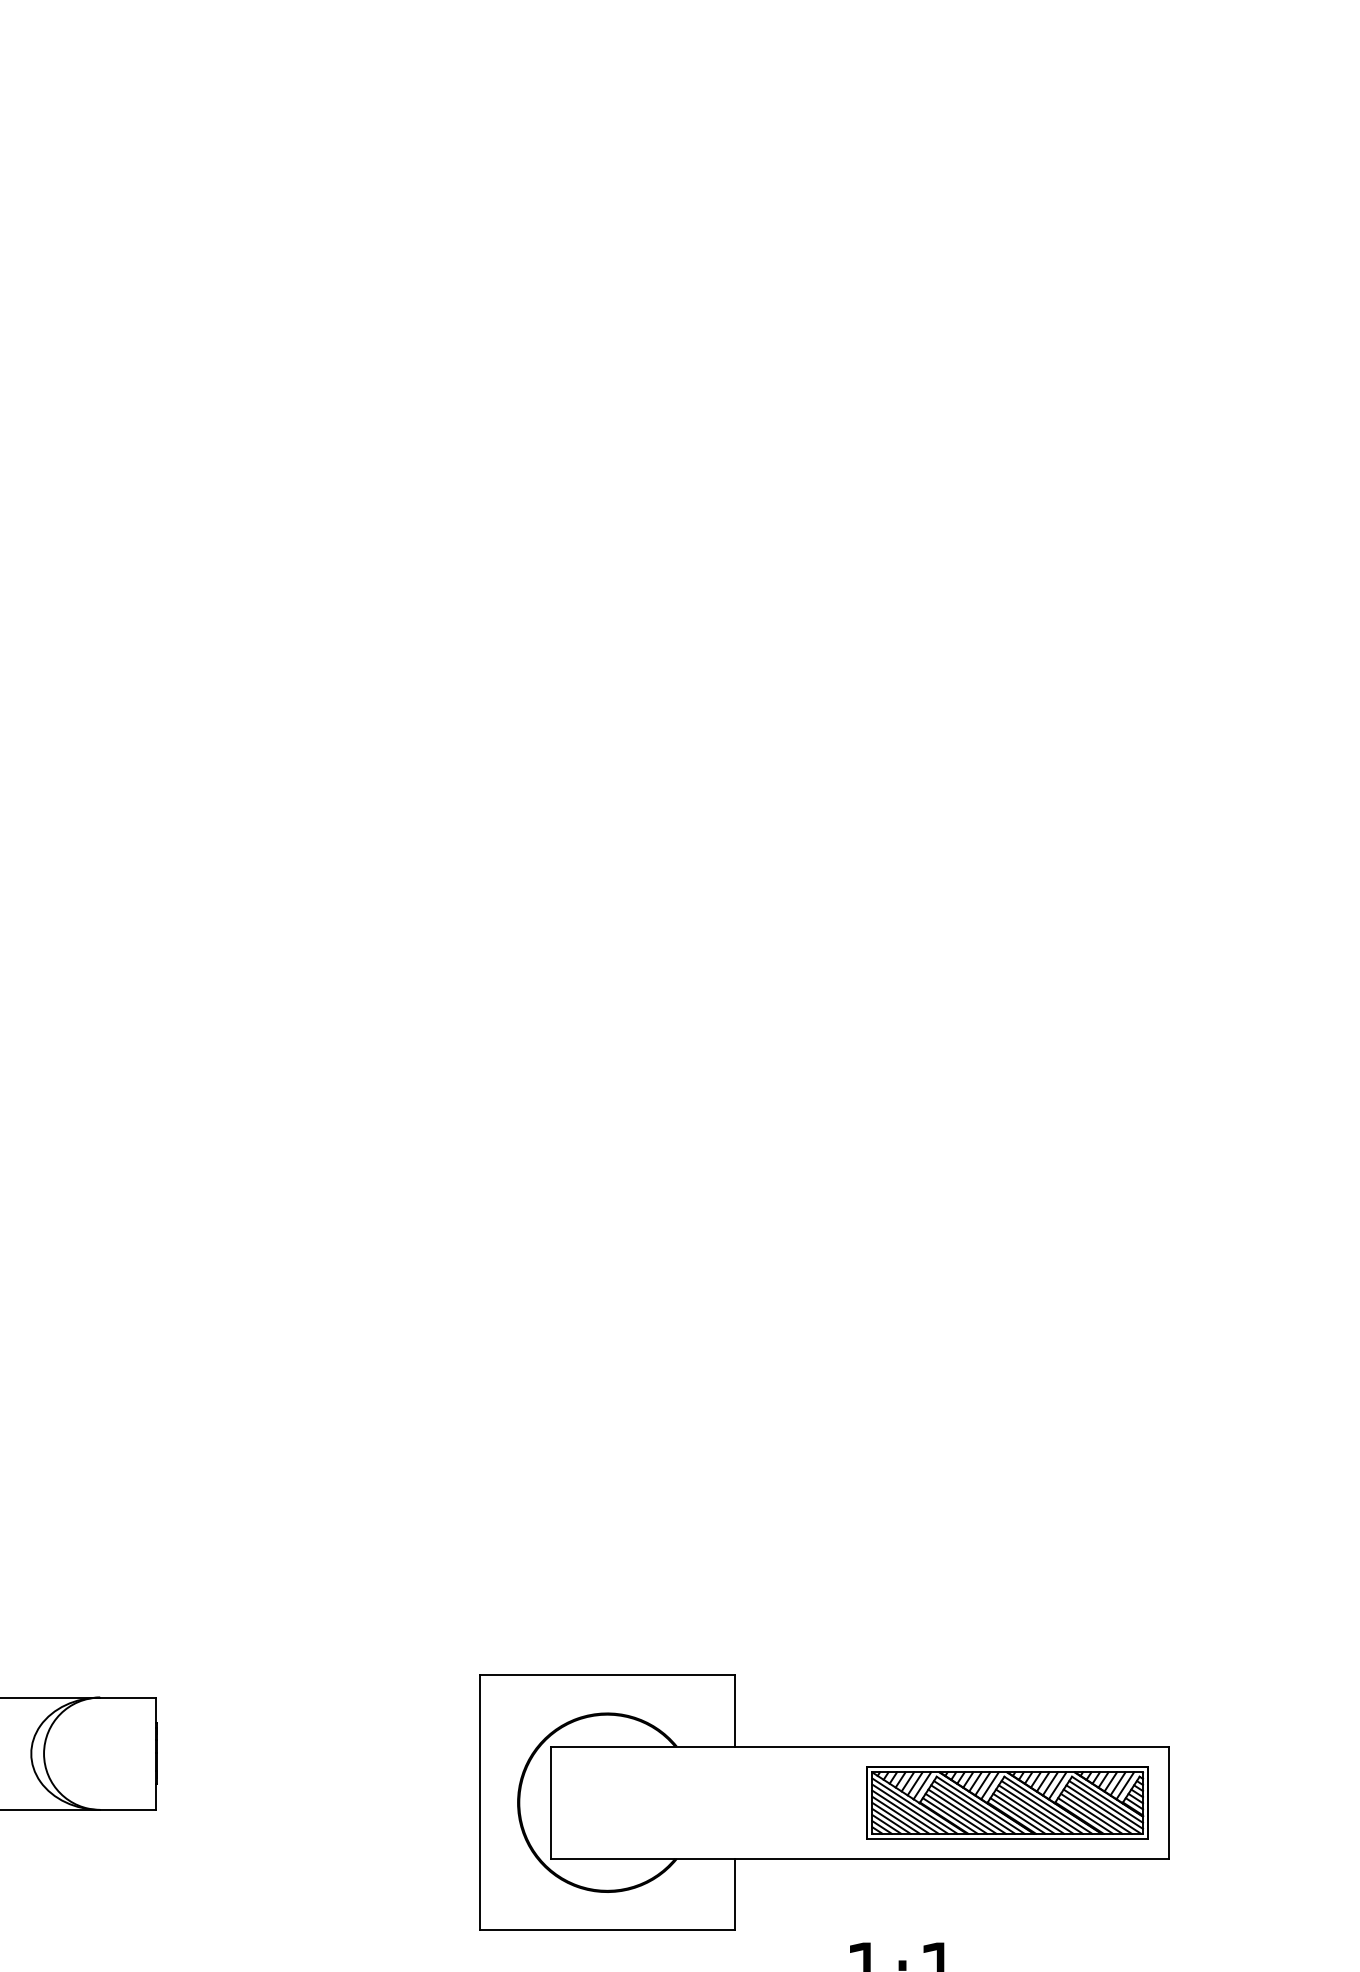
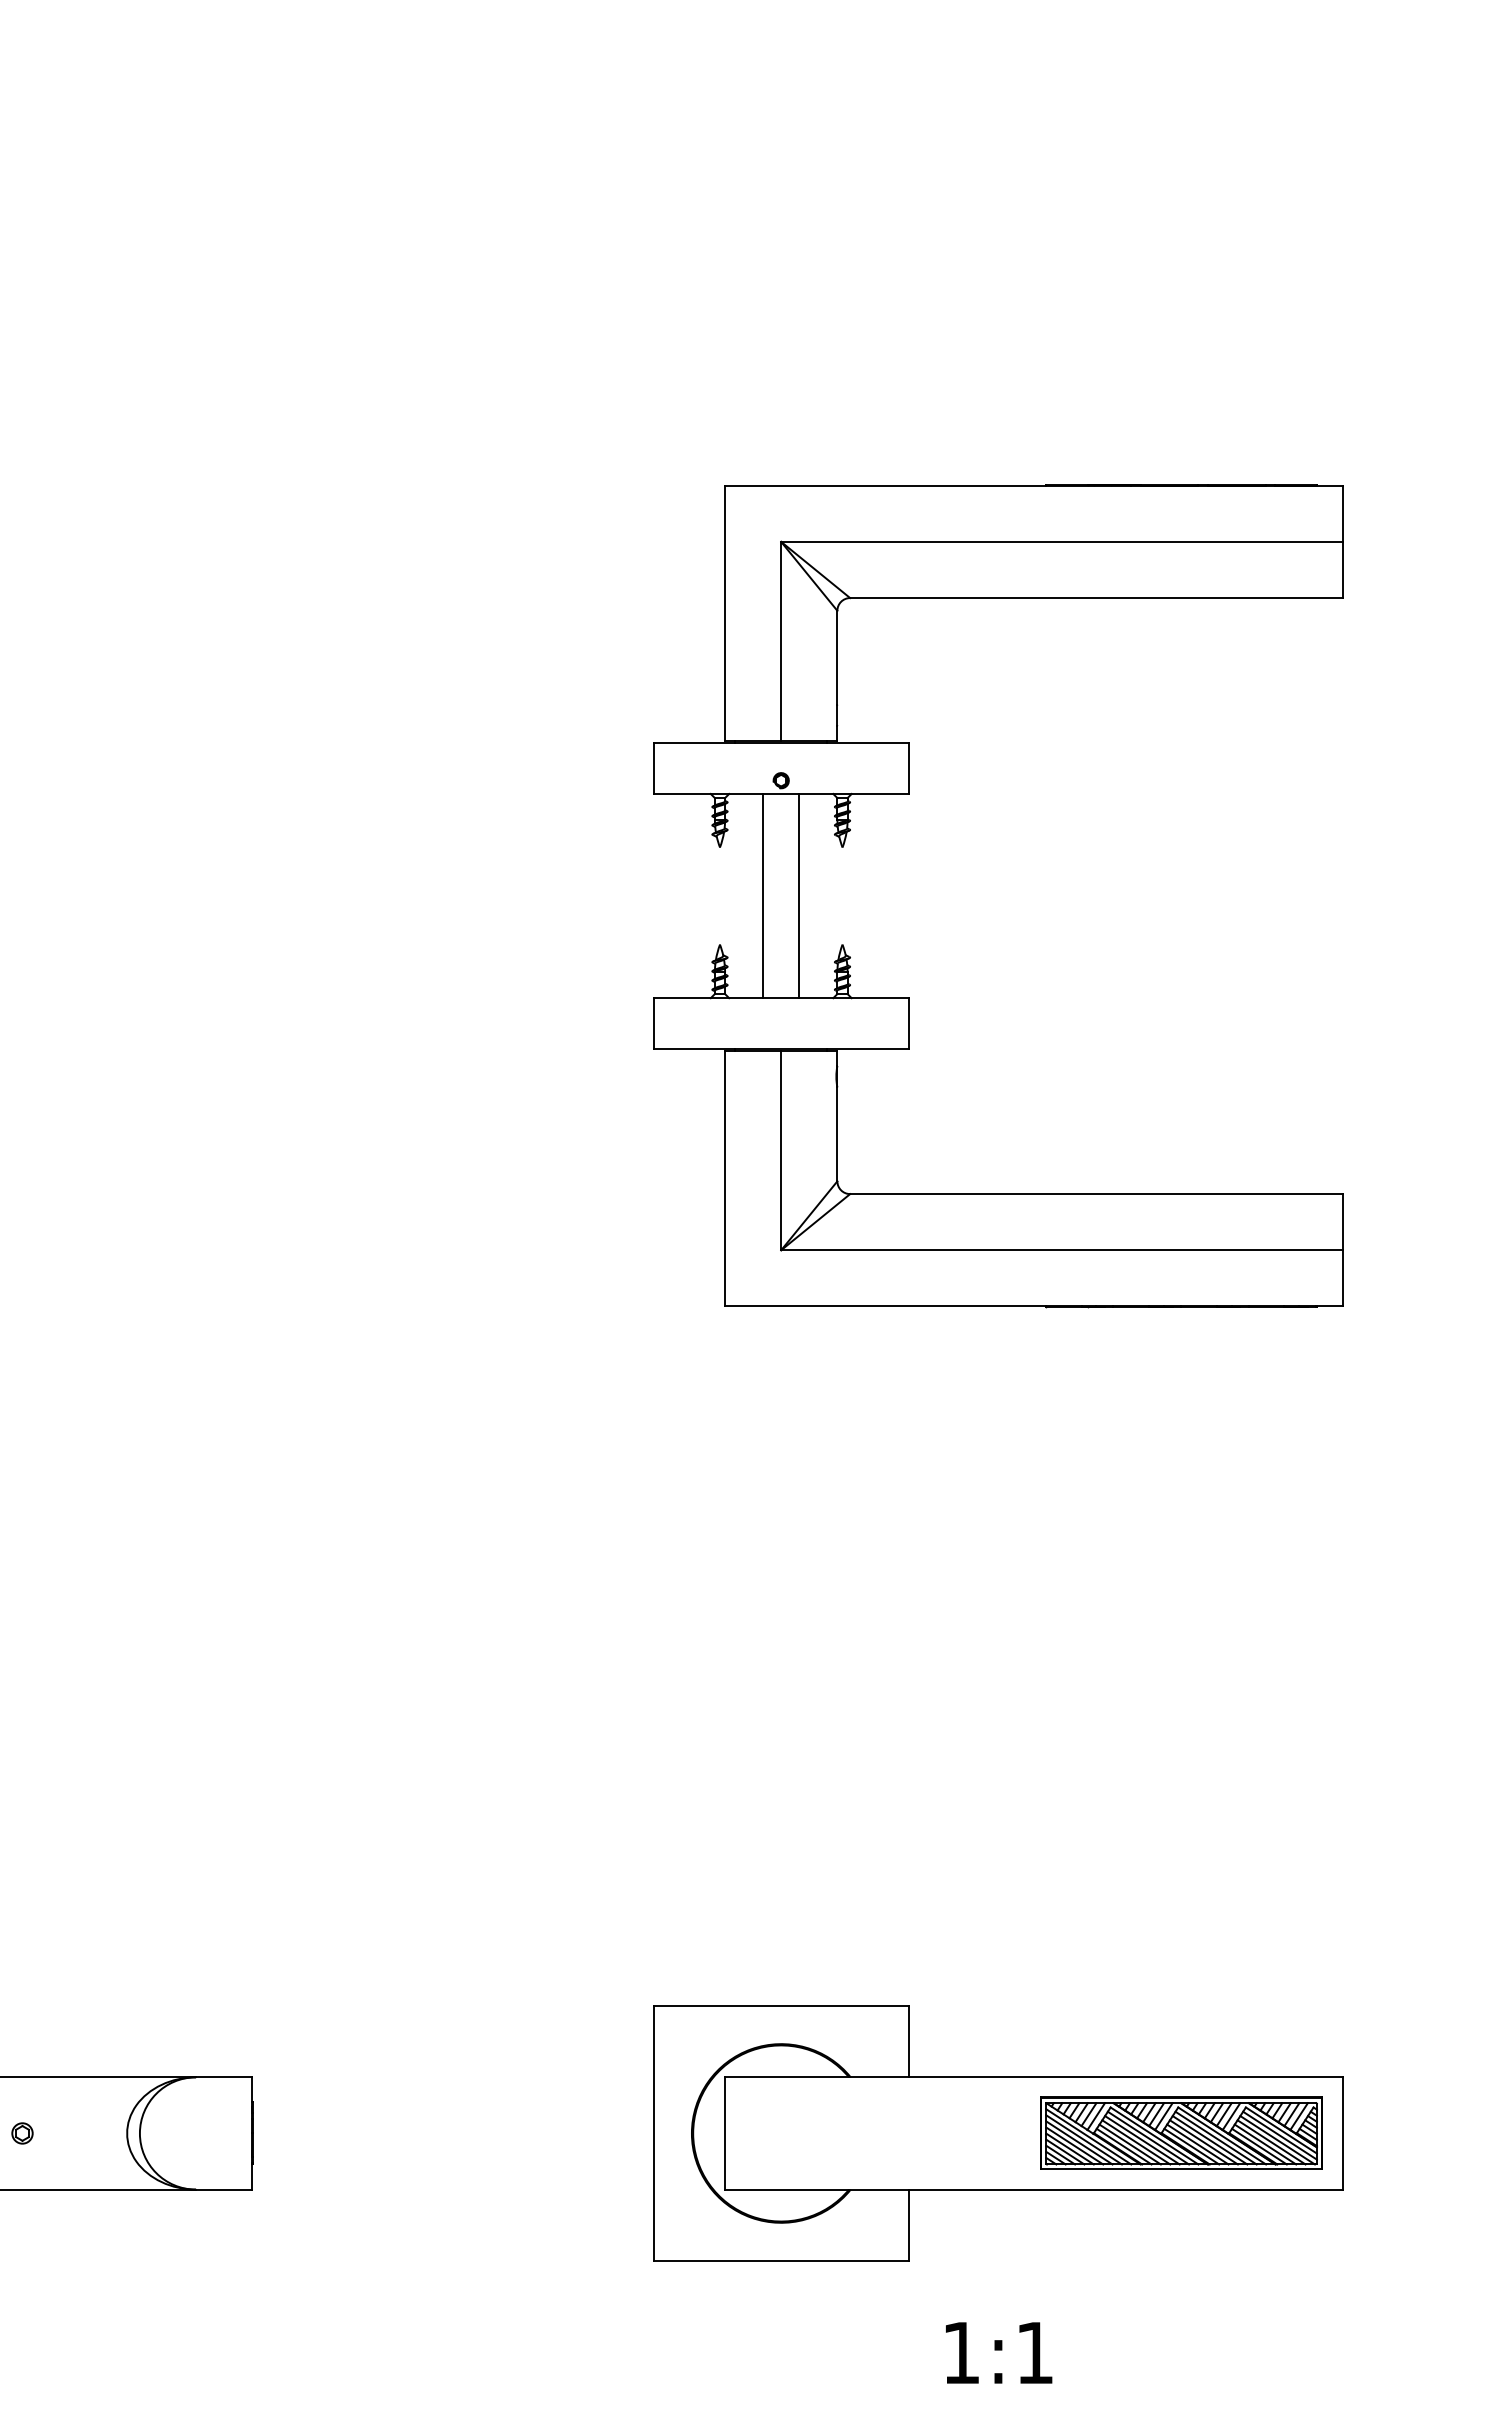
part: (813, 617) -> (909, 997), added
part: (824, 1802) -> (998, 2133), moved

